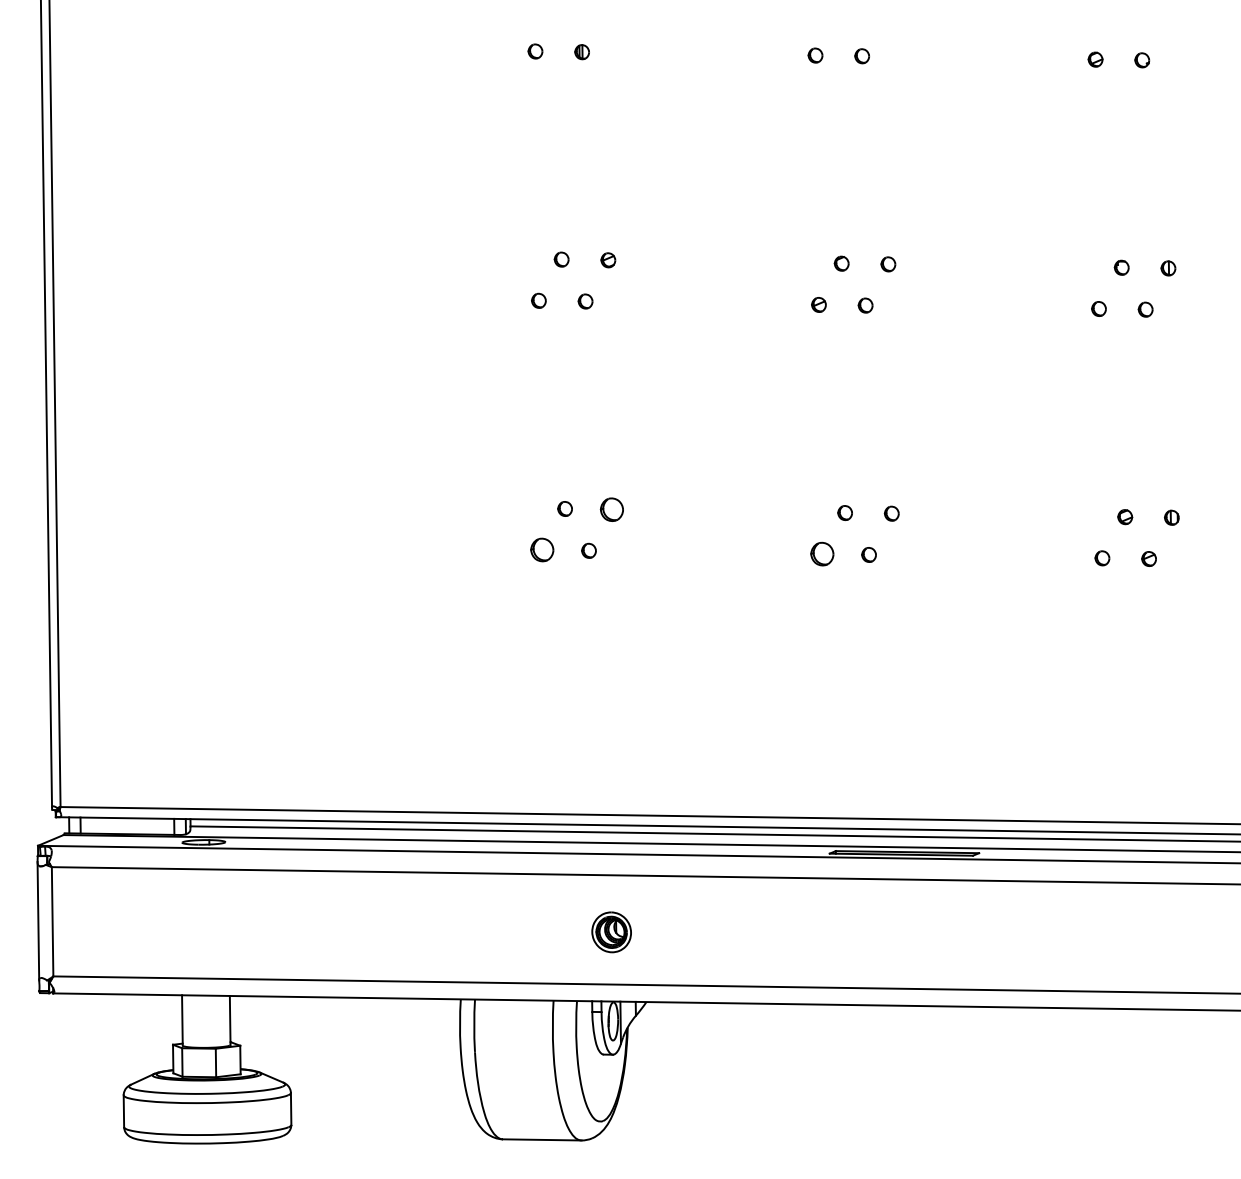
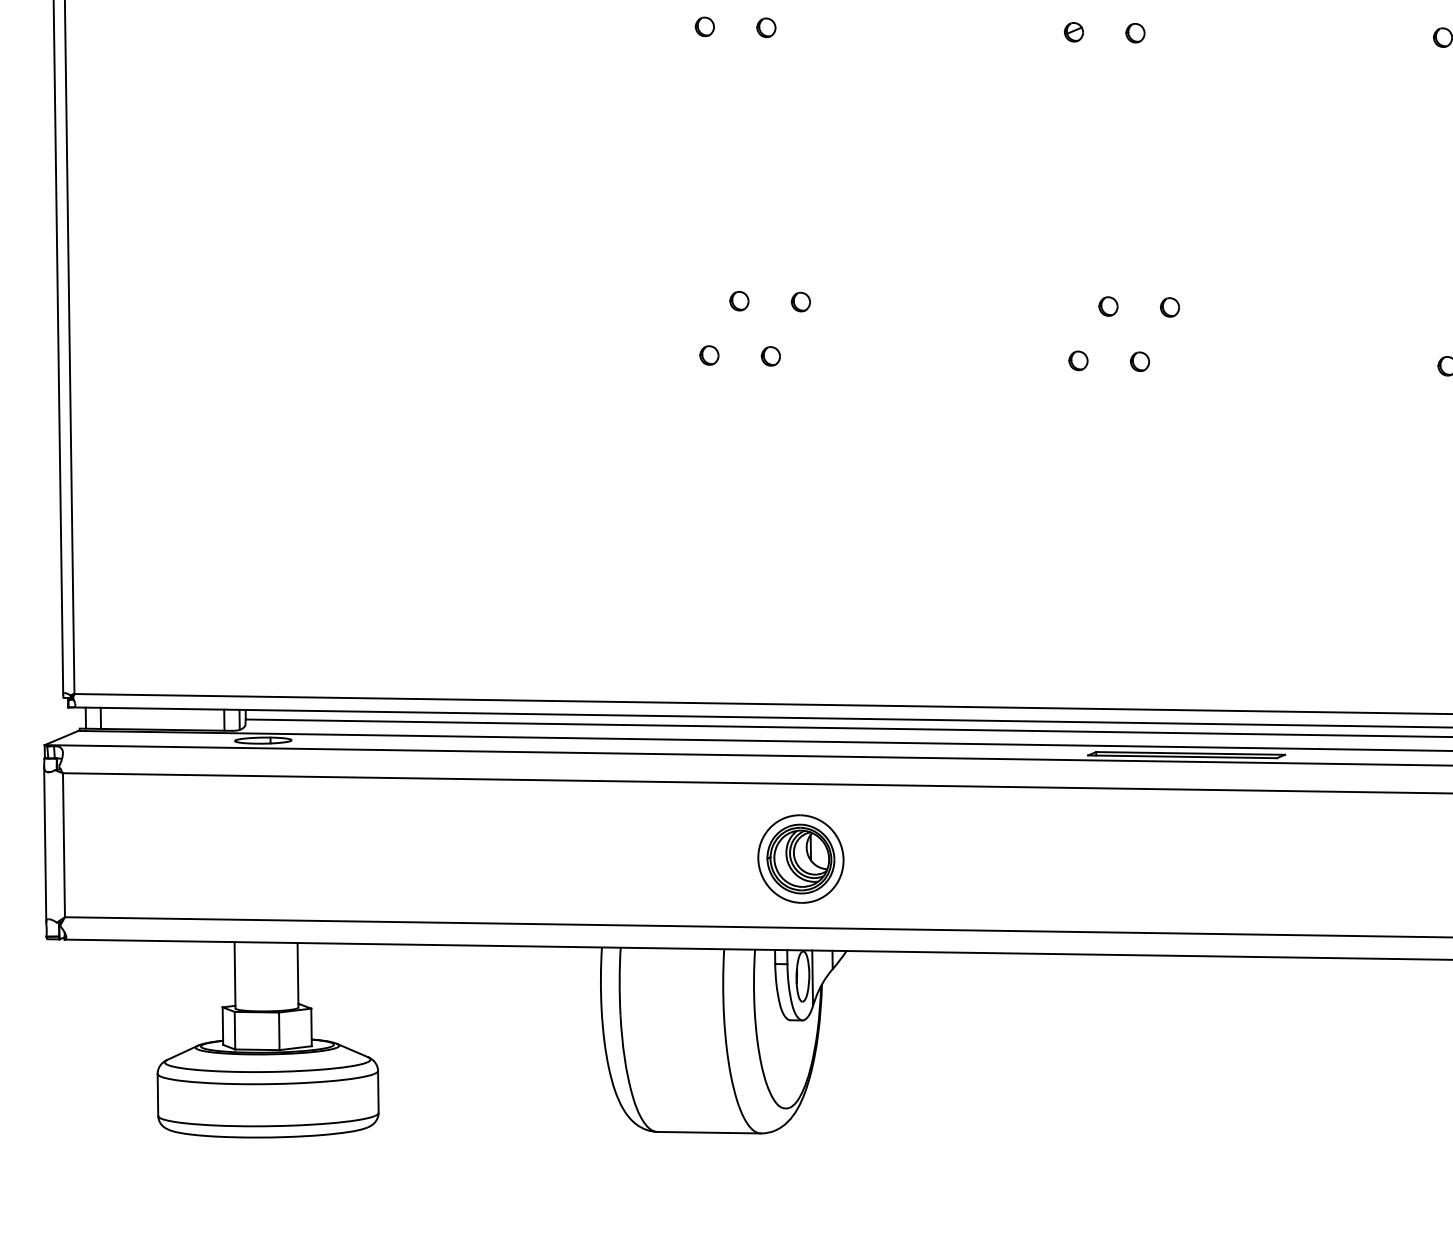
part: (611, 509) -> (800, 301), size x0.62
part: (542, 550) -> (709, 355), size x0.62
part: (822, 554) -> (1078, 361), size x0.62
part: (611, 932) -> (800, 859), size x1.67

